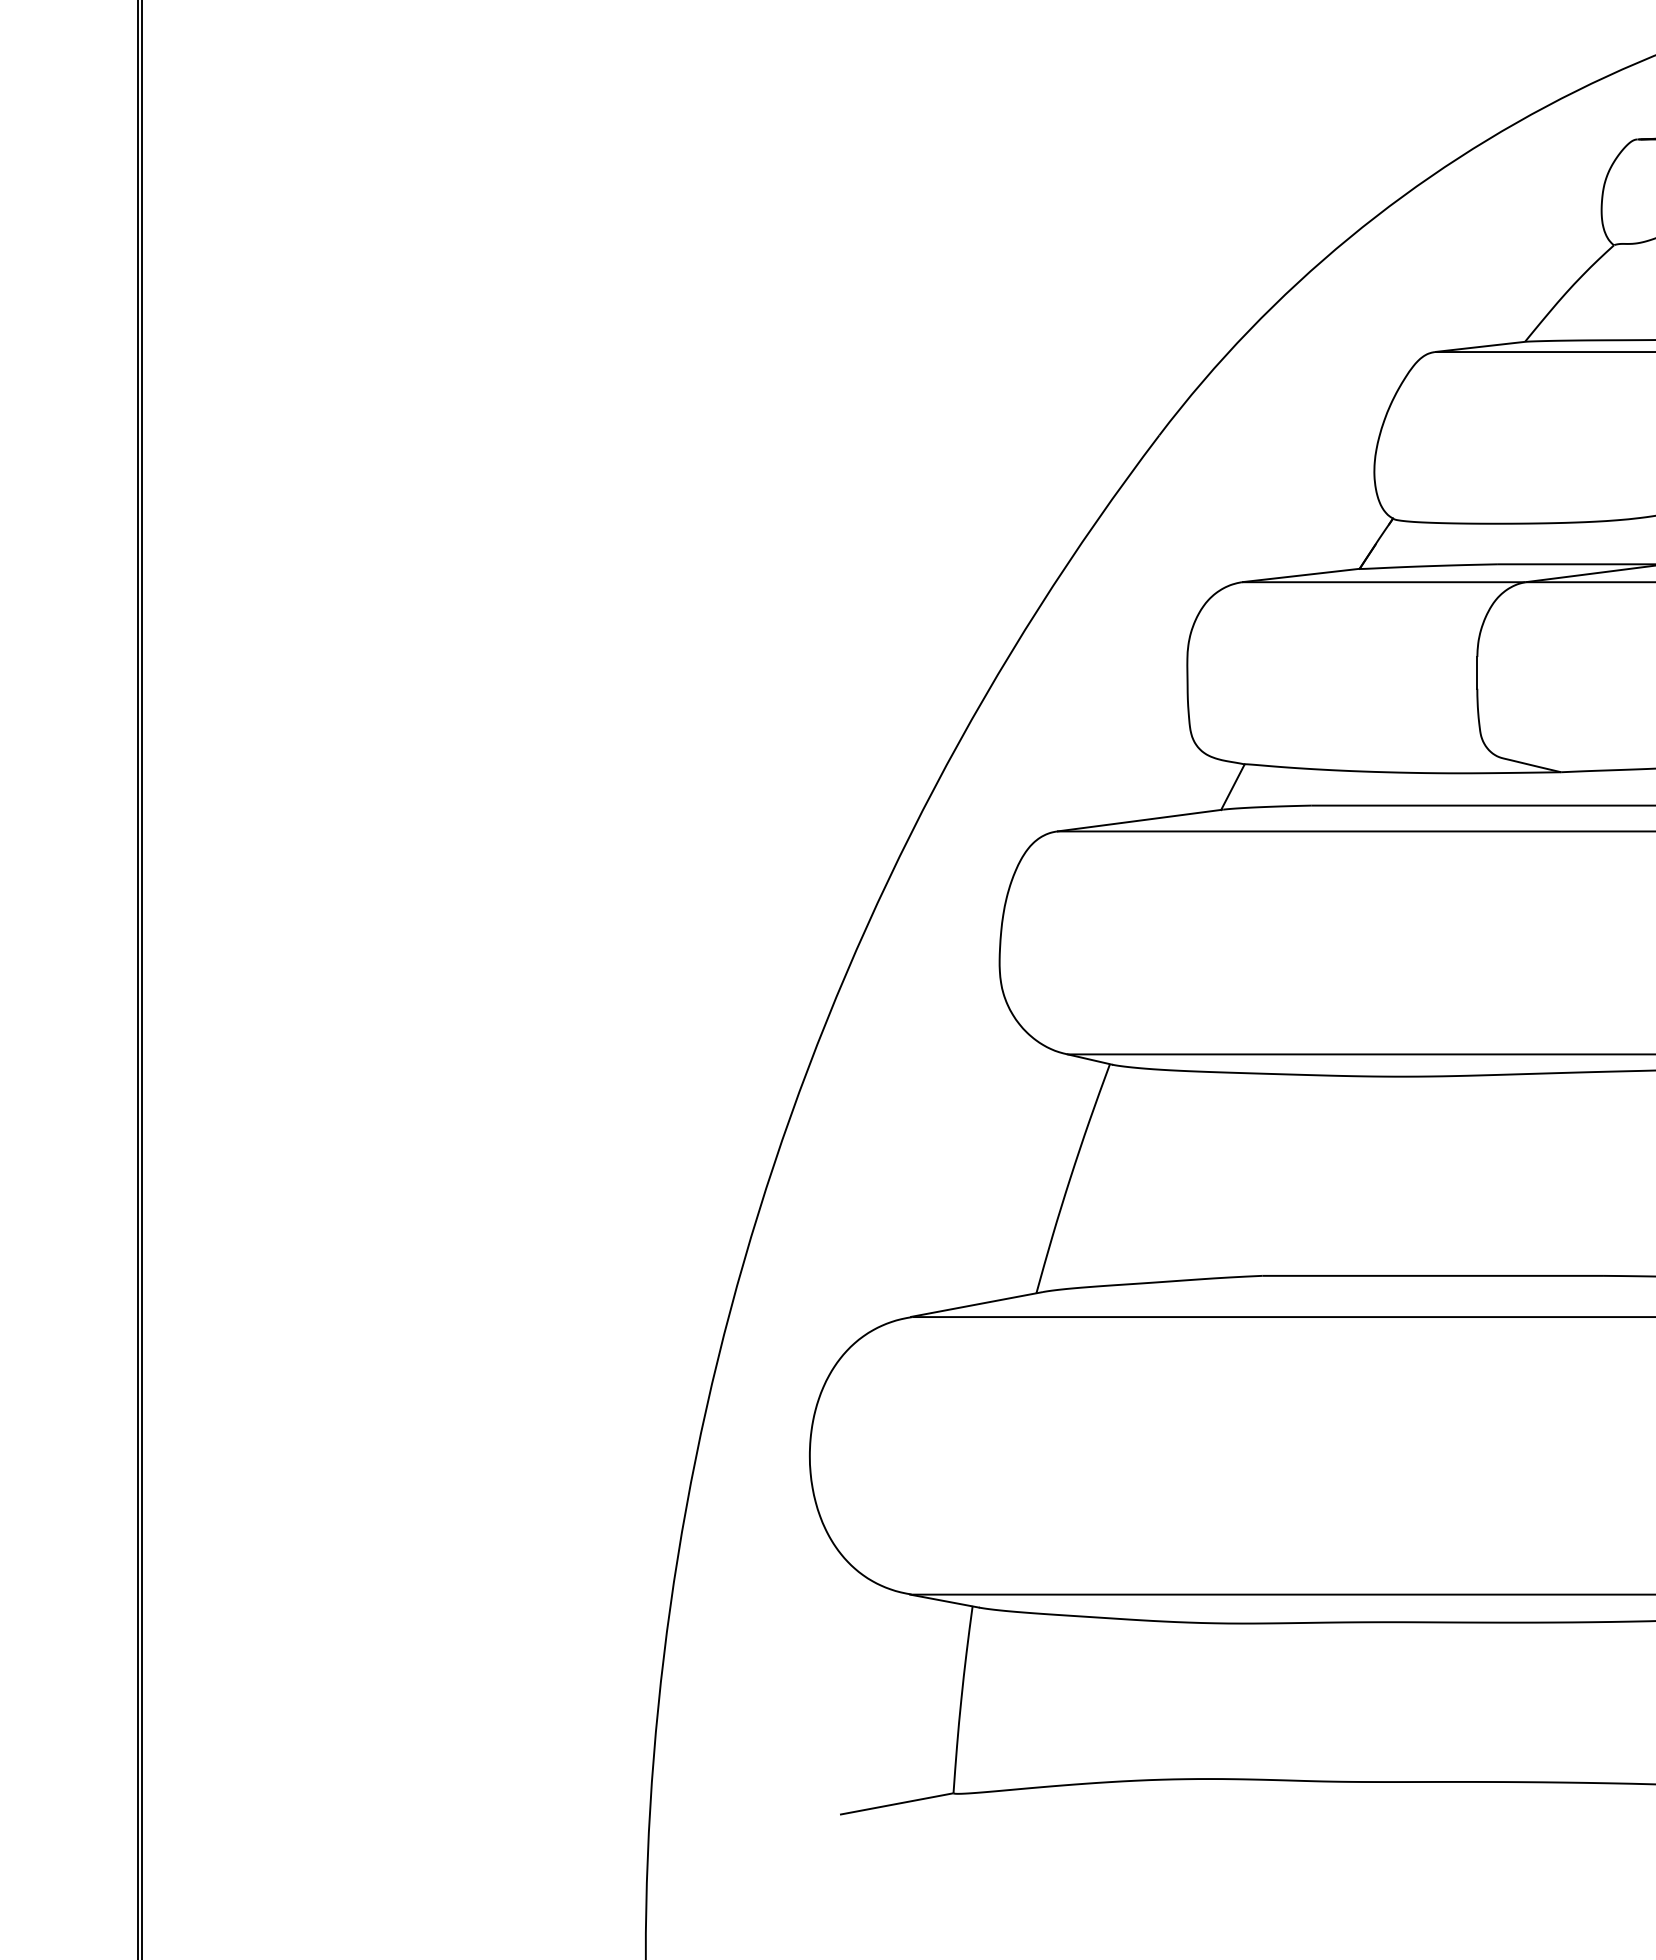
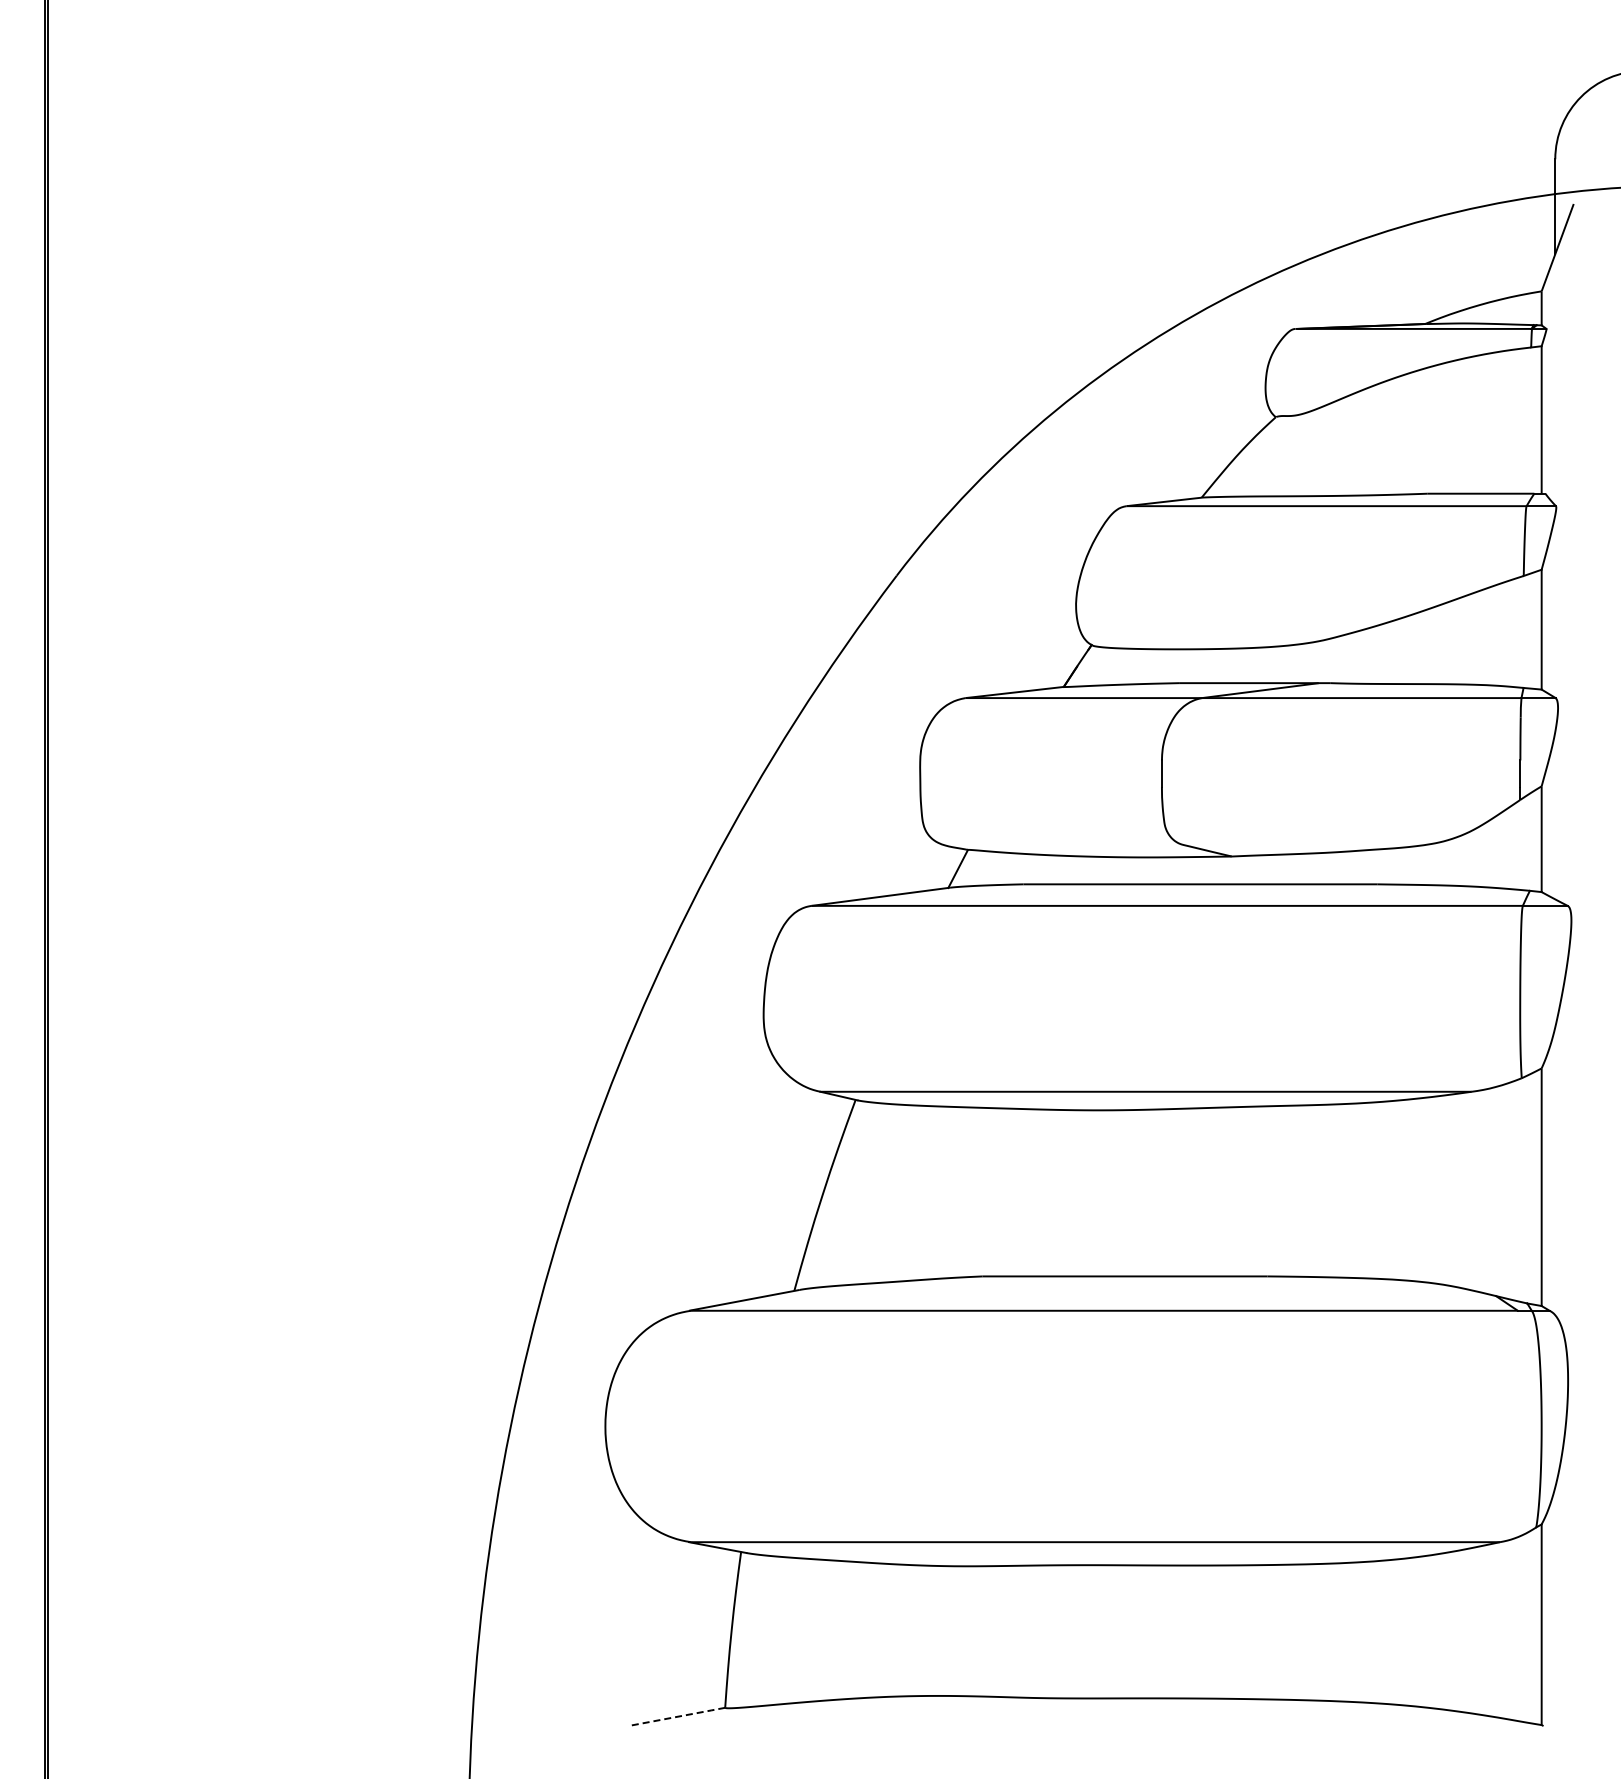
line: (897, 1803) -> (678, 1716), solid -> dashed

